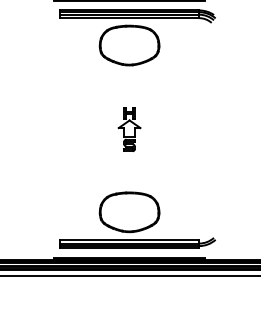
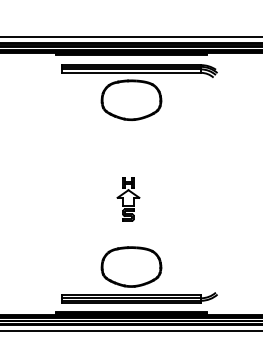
part: (129, 129) -> (128, 199), moved

